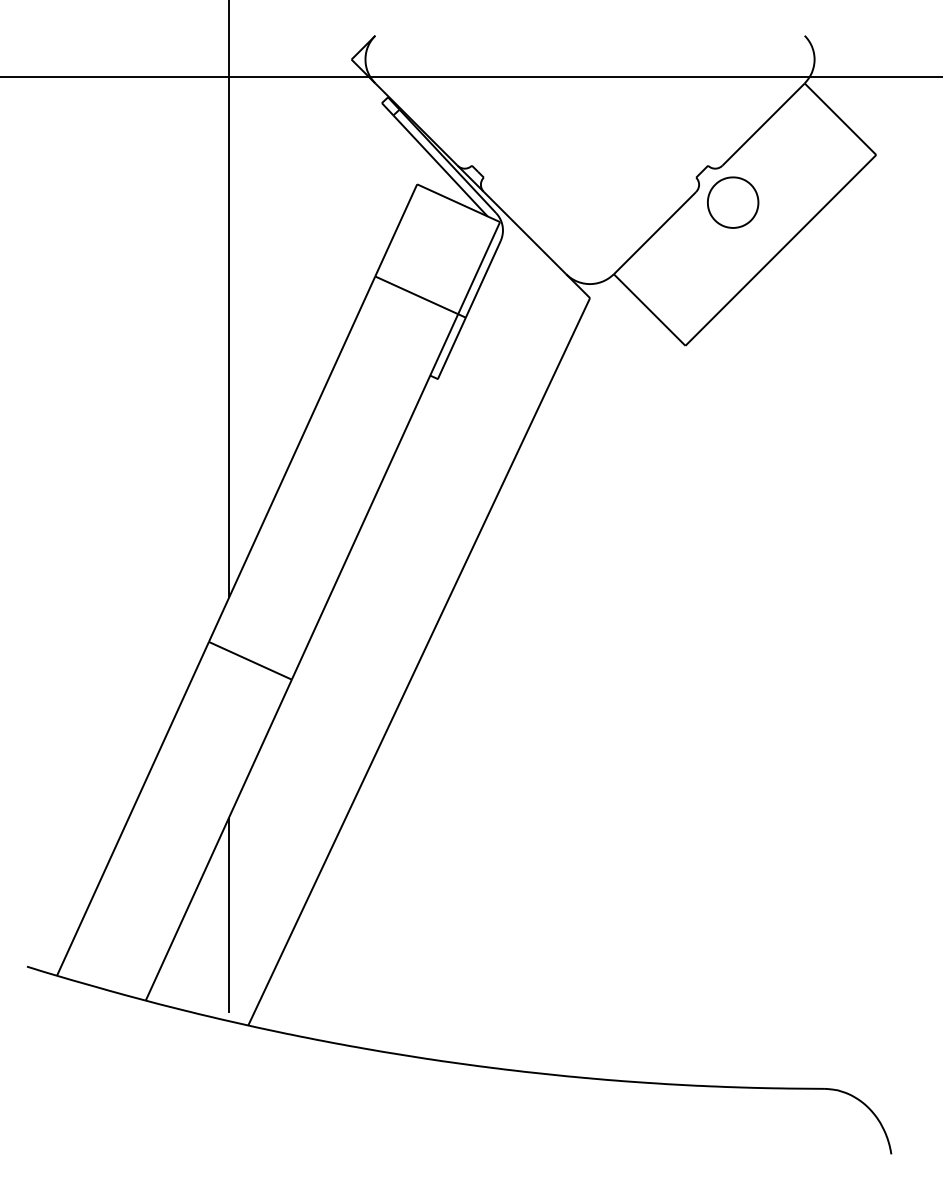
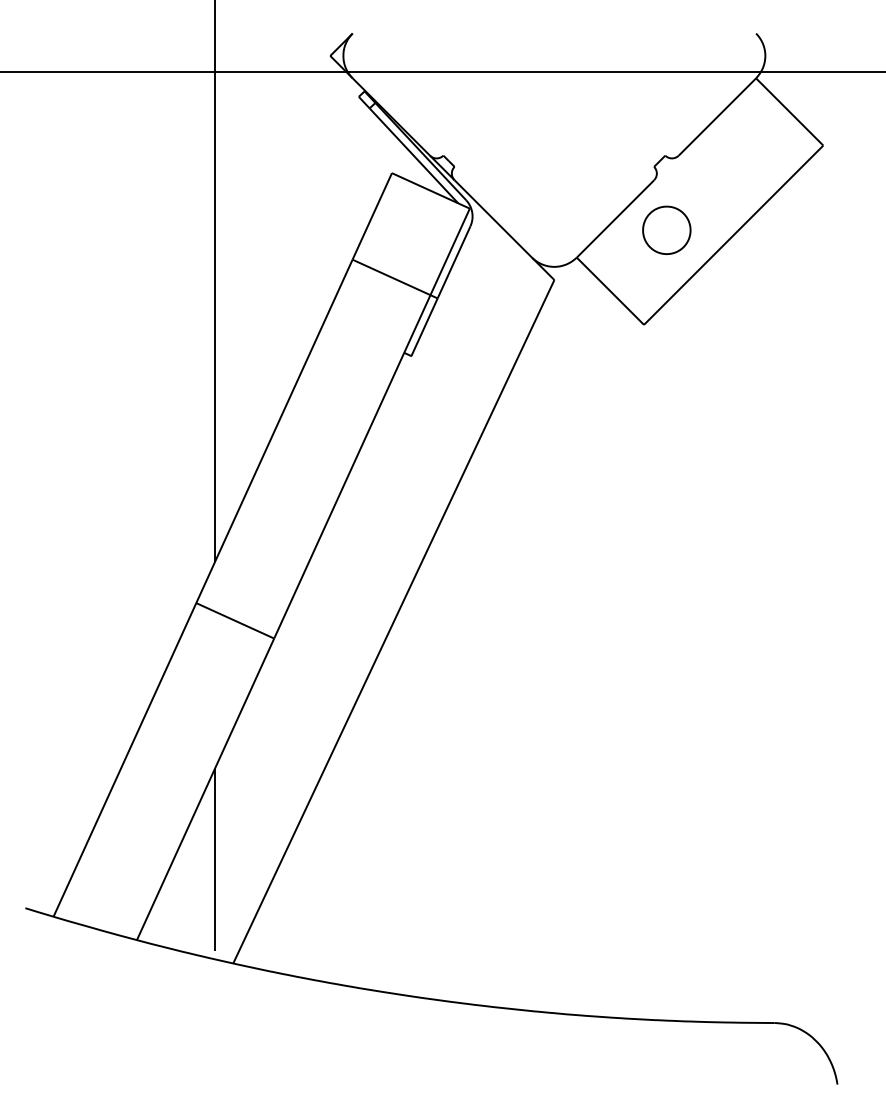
part: (732, 201) -> (666, 229), moved

